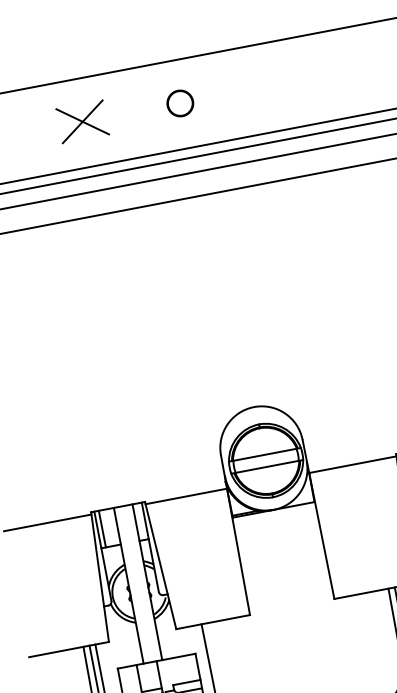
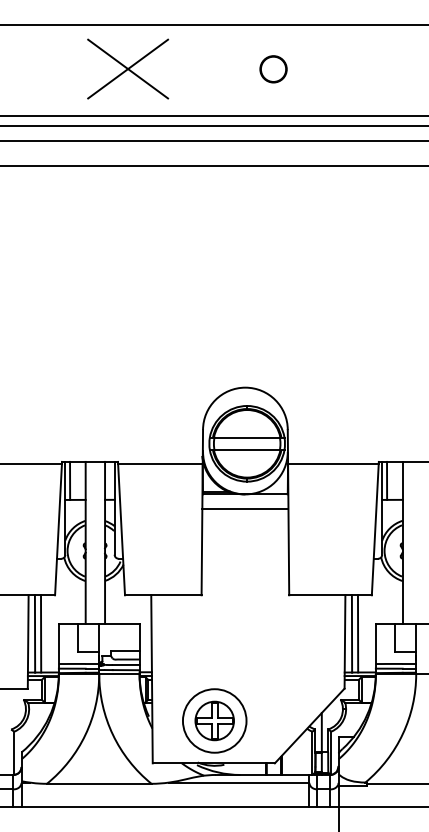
circle: (180, 103) -> (273, 69), moved
part: (82, 121) -> (128, 68), size x1.67
line: (276, 523) -> (245, 508), added

